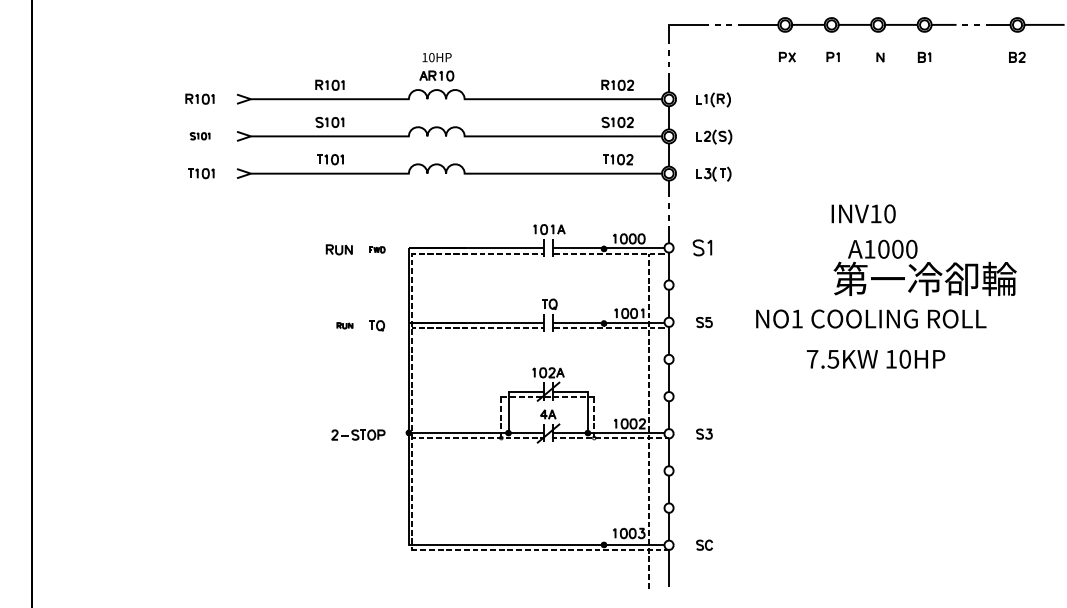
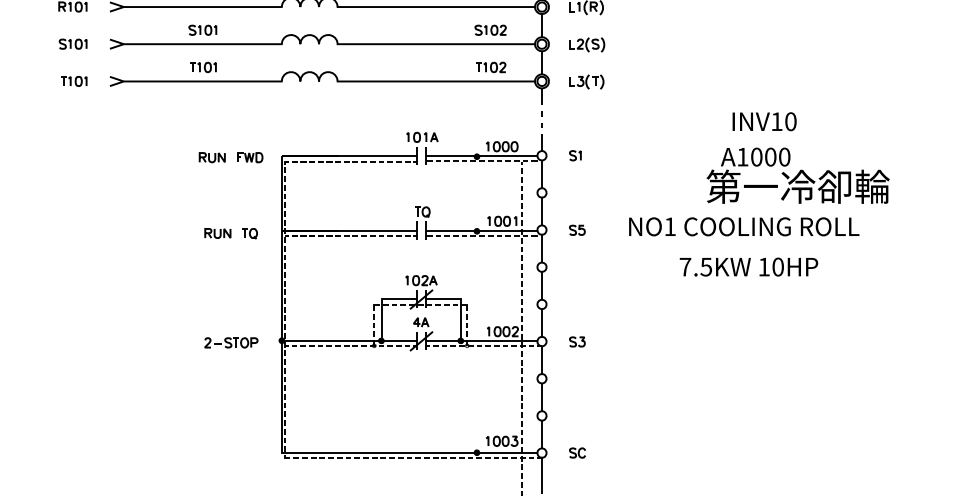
part: (199, 135) -> (72, 43), size x1.43
text: (863, 213) -> (764, 121), moved
part: (702, 247) -> (575, 155), size x0.62
part: (377, 249) -> (250, 157), size x1.67
part: (344, 325) -> (217, 233), size x1.67

